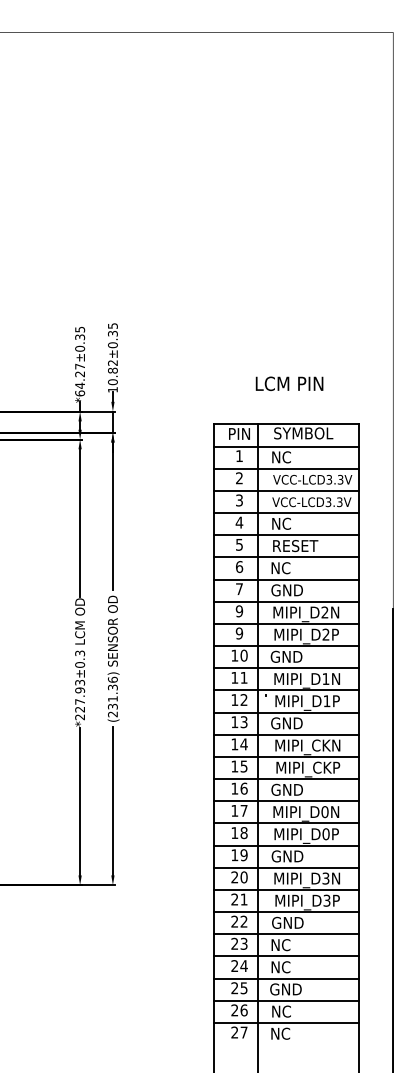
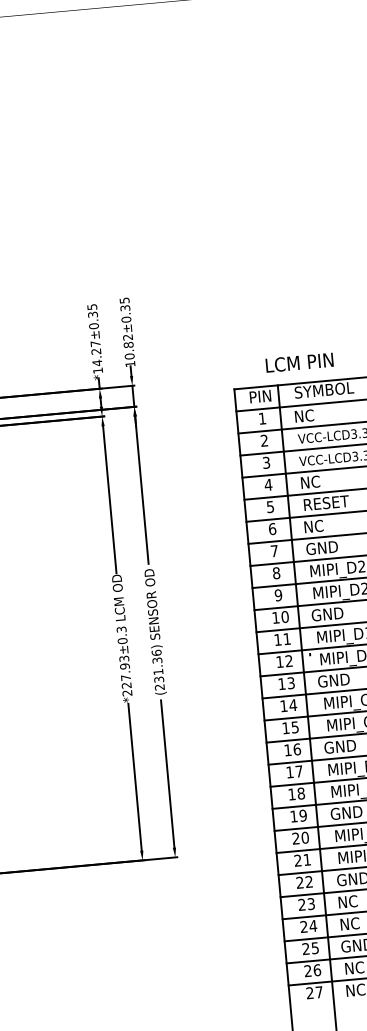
text: (289, 383) -> (299, 362), moved
text: (80, 393) -> (98, 370), *64.27±0.35 -> *14.27±0.35
text: (239, 611) -> (276, 573), 9 -> 8

